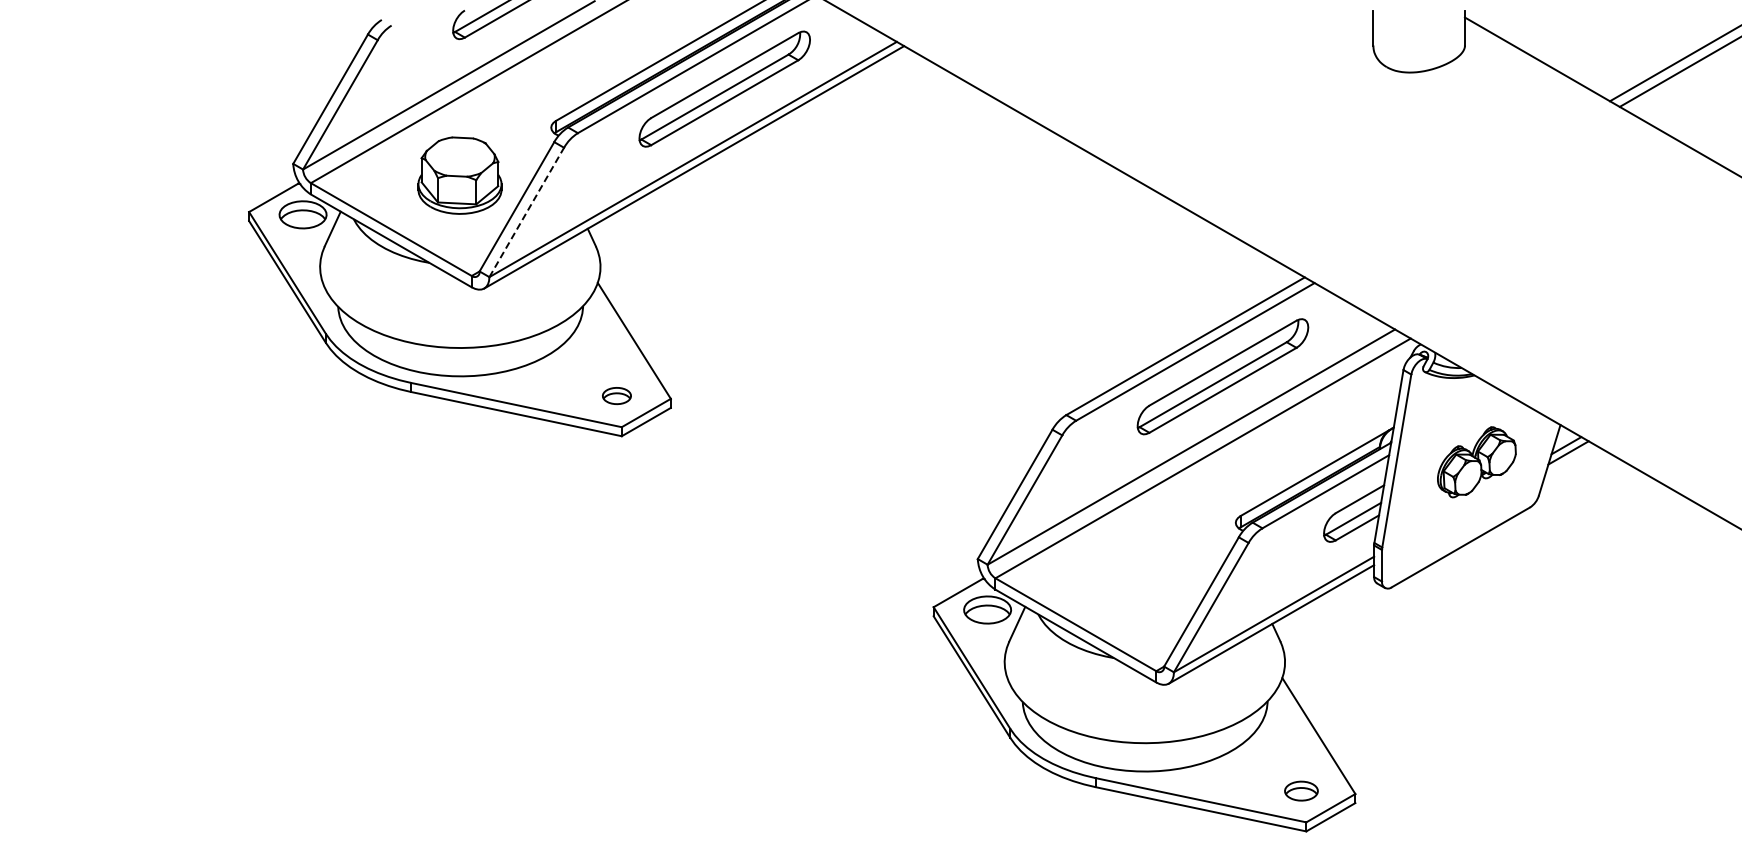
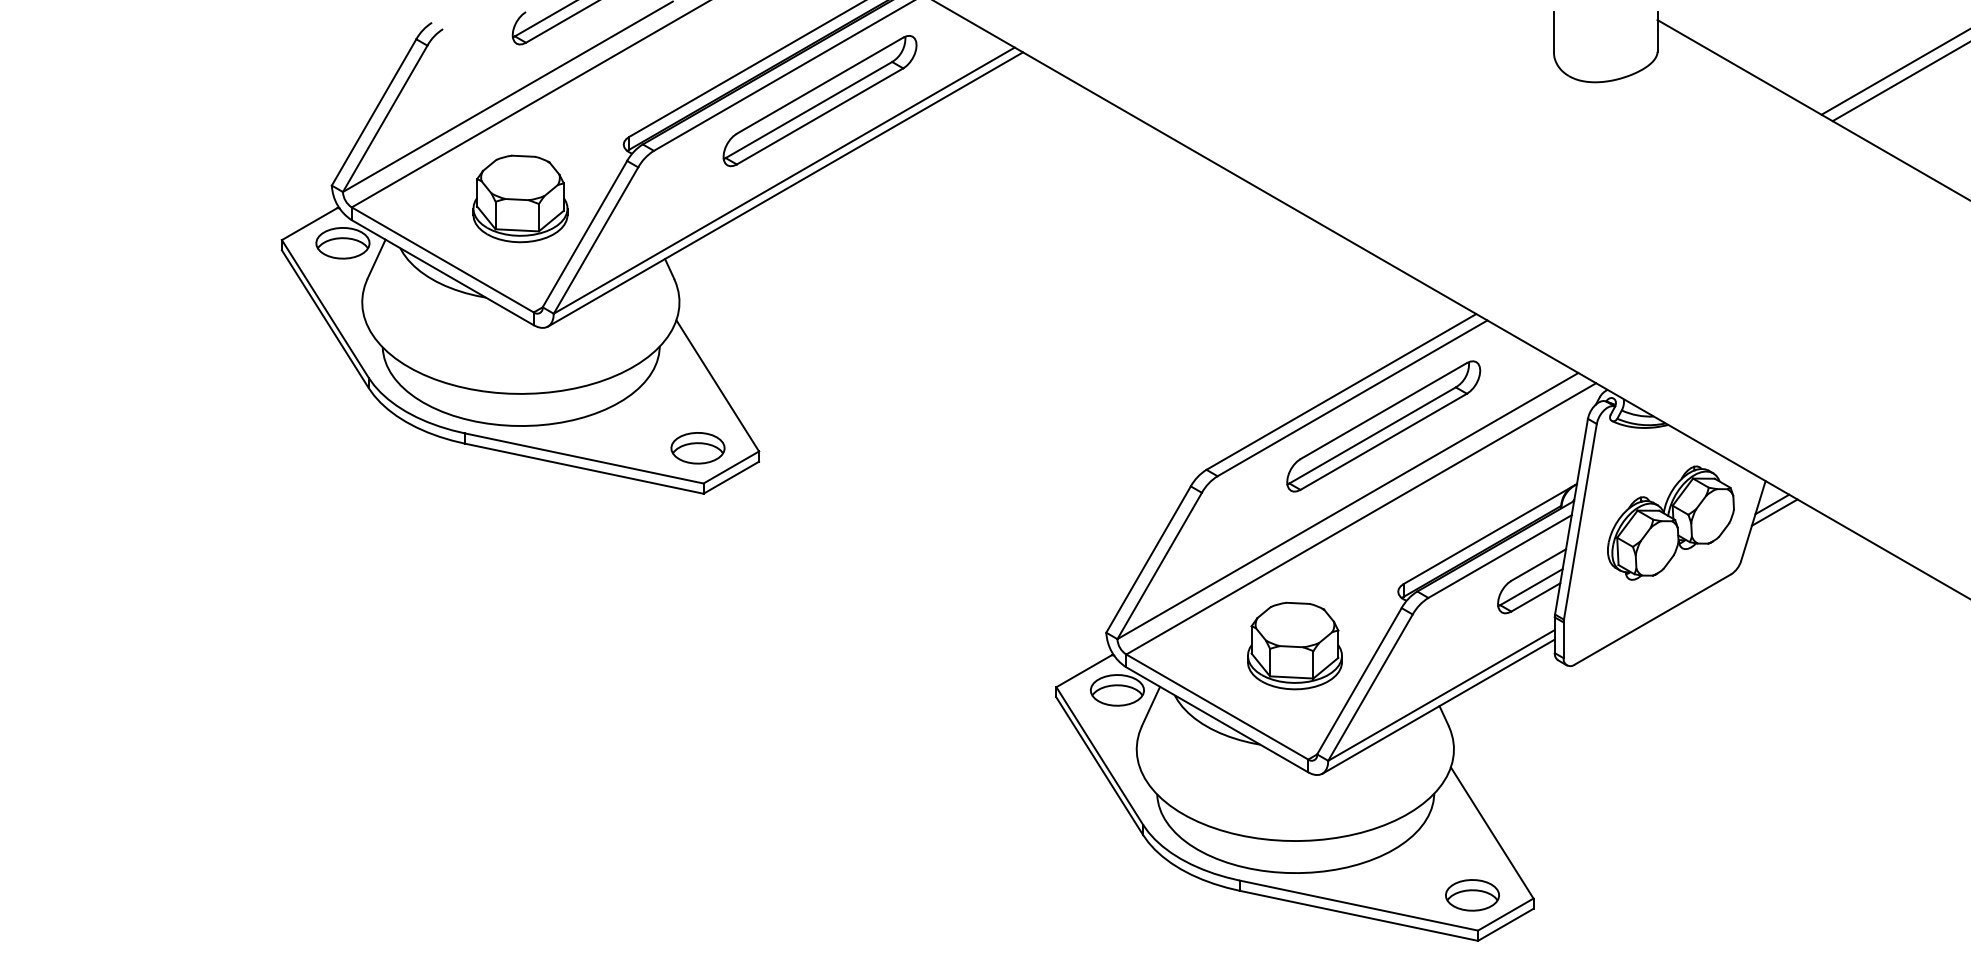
line: (526, 212) -> (595, 240), dashed -> solid
part: (616, 395) -> (697, 447), size x1.67
part: (1476, 462) -> (1670, 523), size x1.43
part: (1144, 570) -> (1294, 645), added
part: (1301, 790) -> (1472, 894), size x1.43

